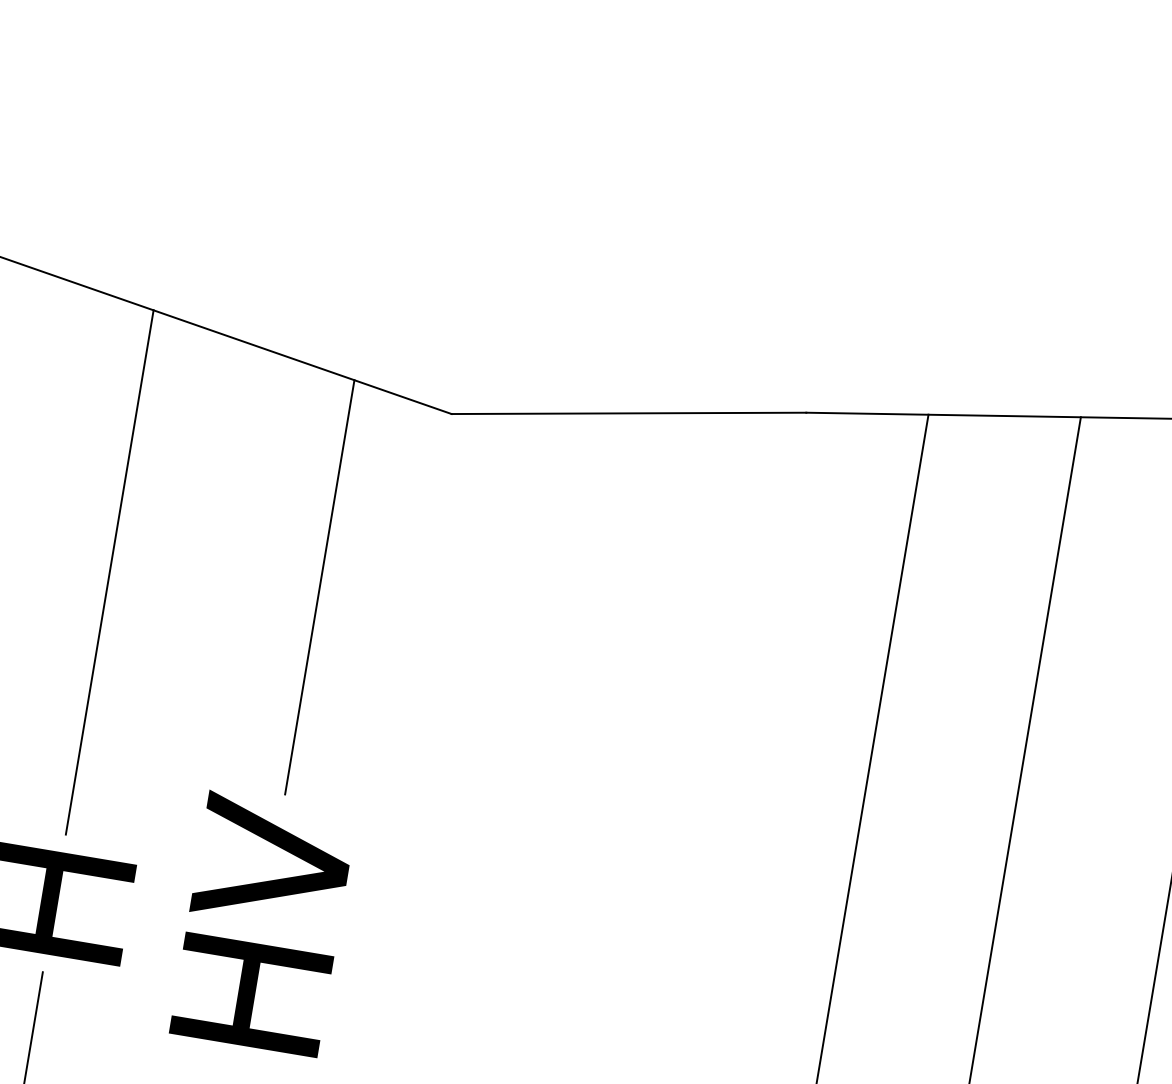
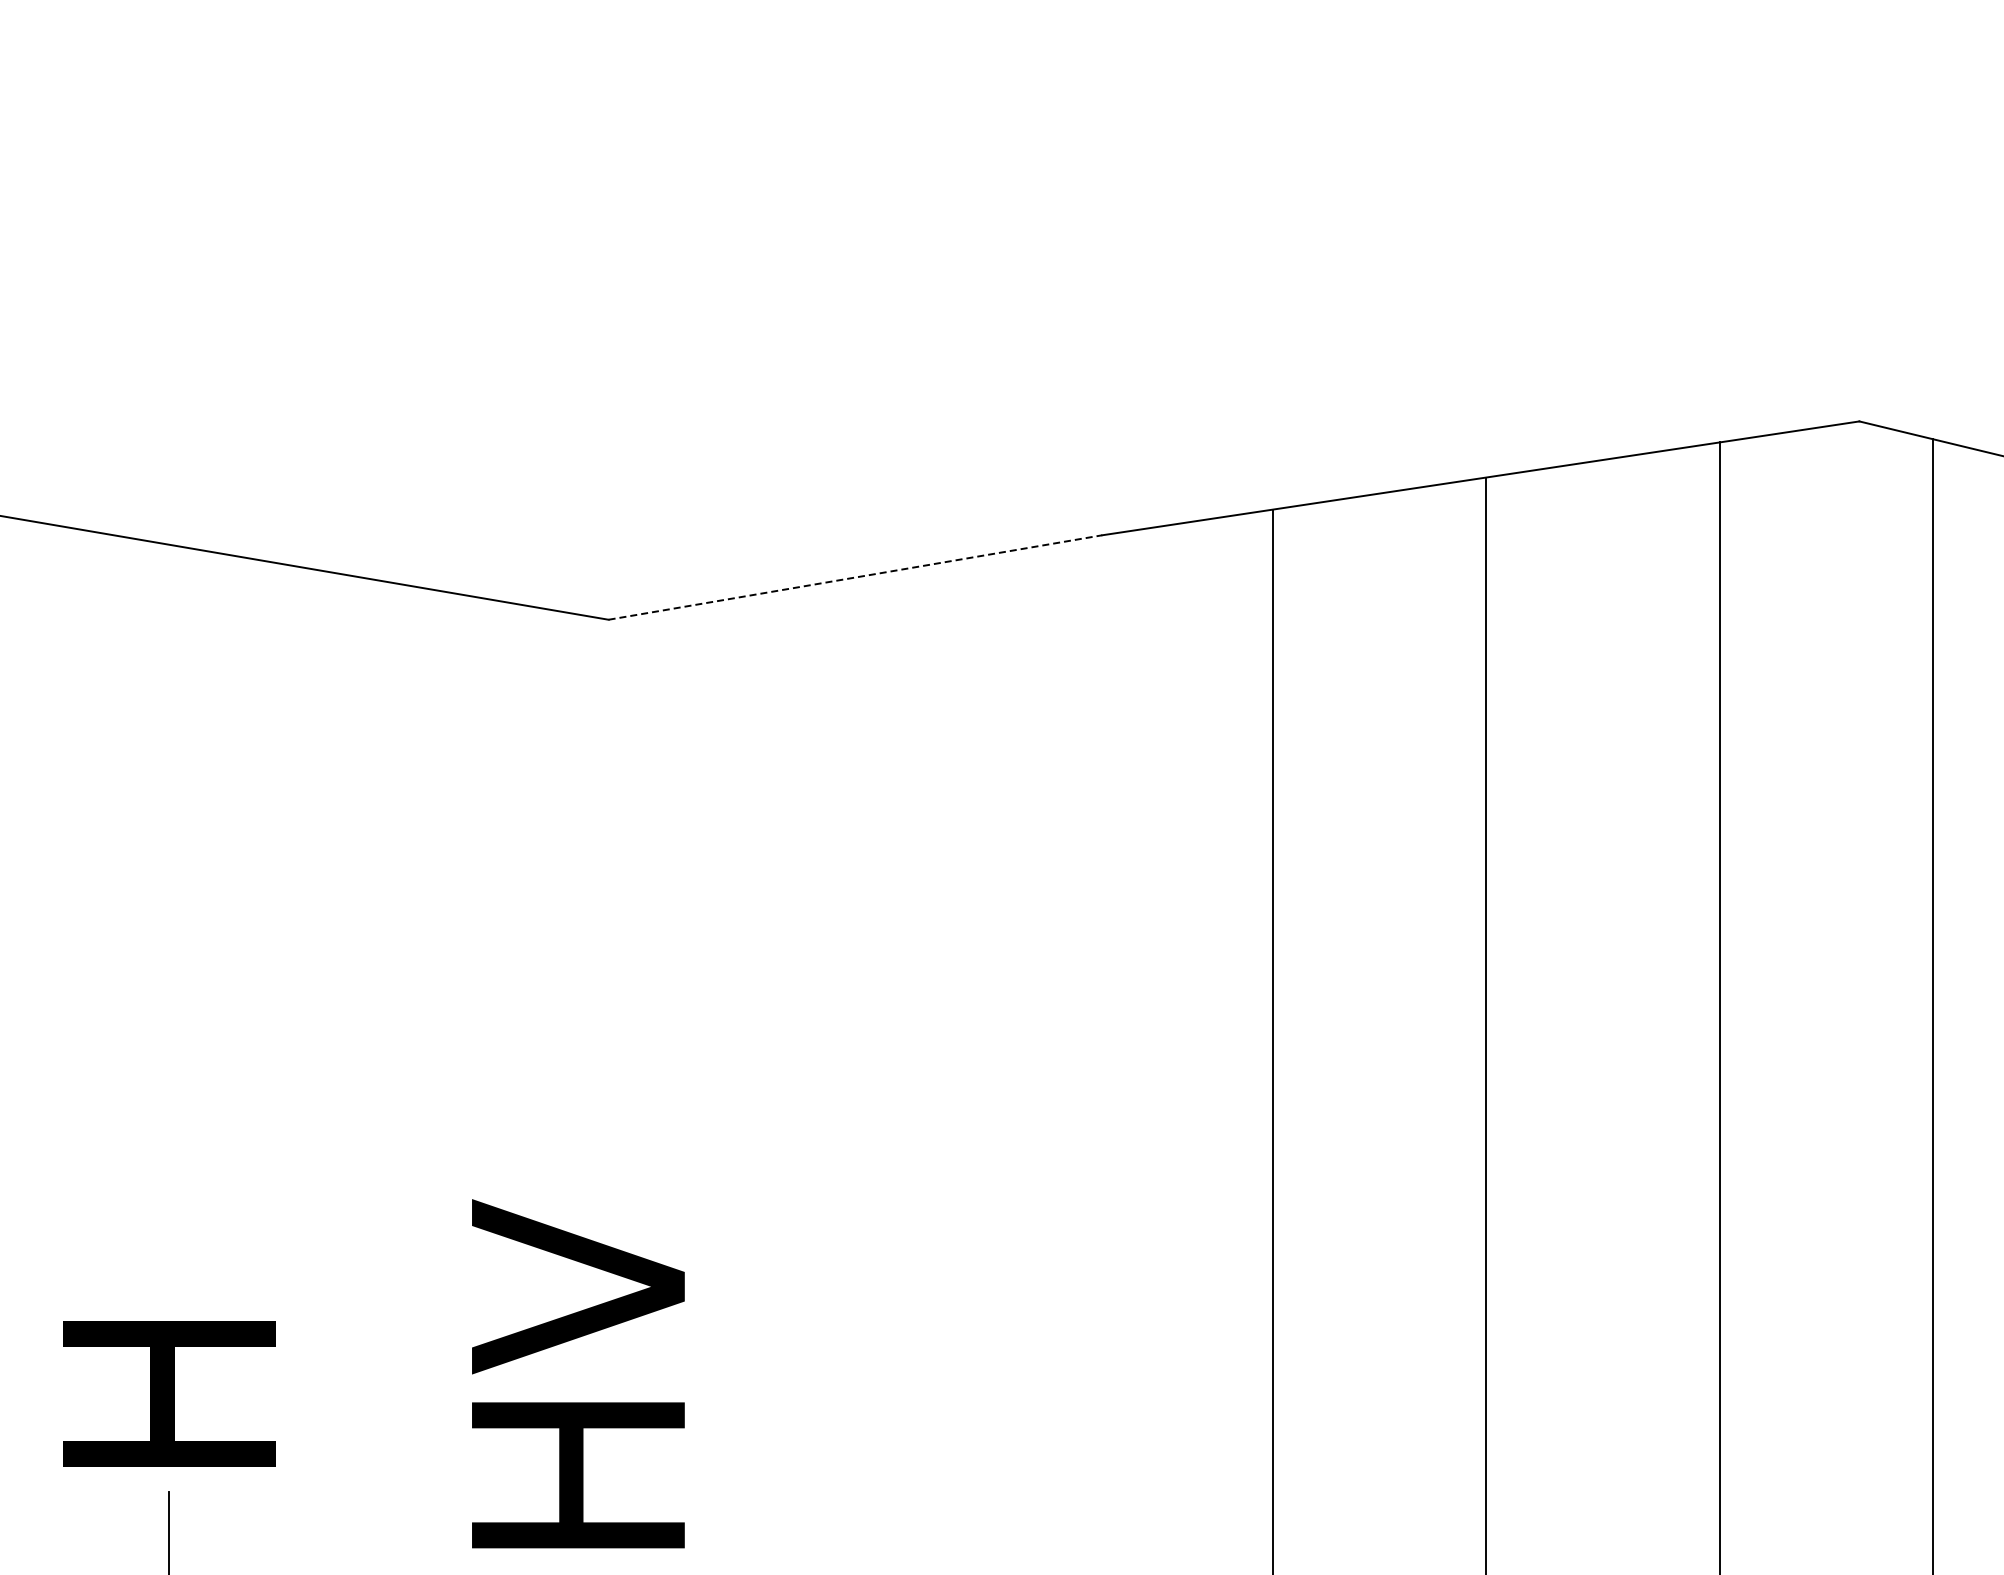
line: (628, 413) -> (855, 577), solid -> dashed
line: (109, 572) -> (169, 919), removed
line: (319, 587) -> (465, 891), removed
text: (263, 923) -> (578, 1373), moved

